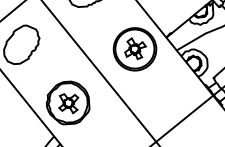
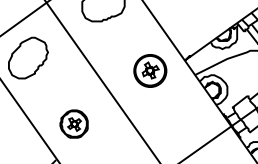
part: (135, 48) -> (150, 70), size x0.7
part: (67, 102) -> (73, 123), size x0.6

